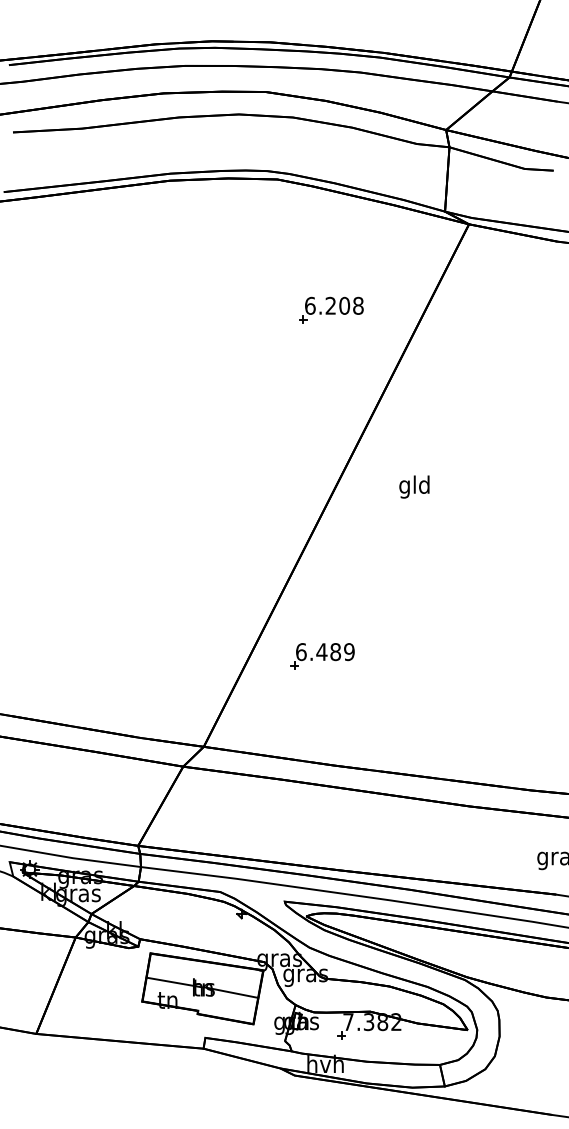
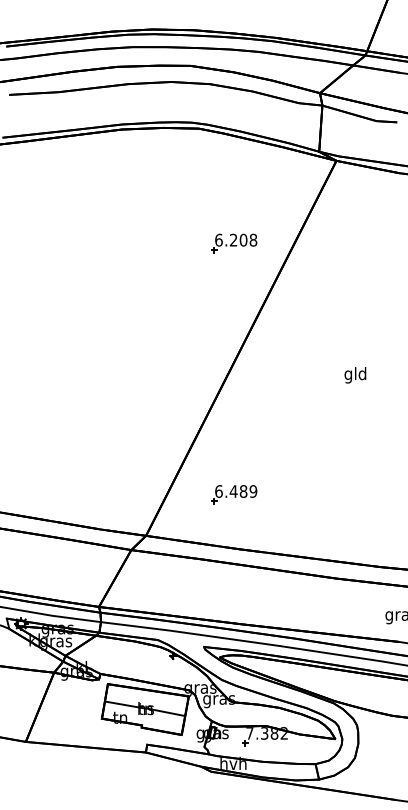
part: (331, 309) -> (234, 242), moved
text: (414, 486) -> (355, 374), moved
part: (322, 656) -> (234, 494), moved

